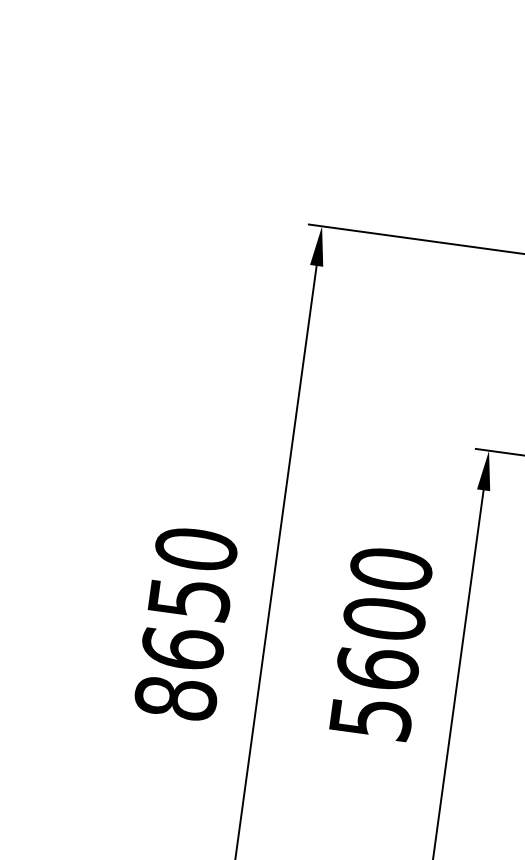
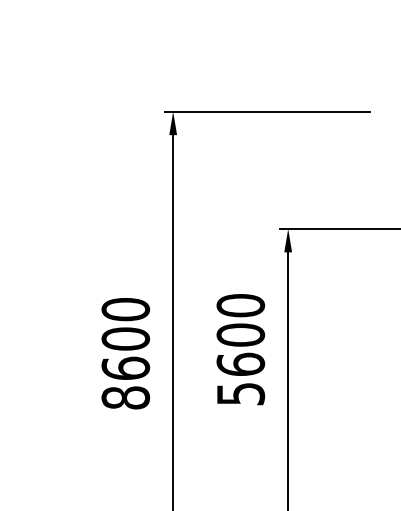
text: (189, 598) -> (125, 338), 8650 -> 8600

